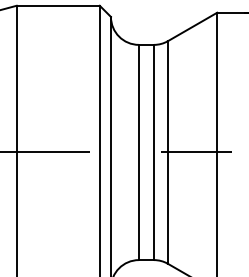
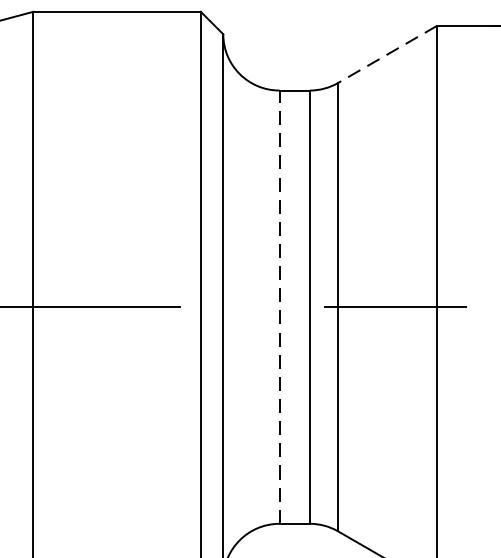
line: (192, 27) -> (387, 55), solid -> dashed
line: (138, 152) -> (278, 307), solid -> dashed

